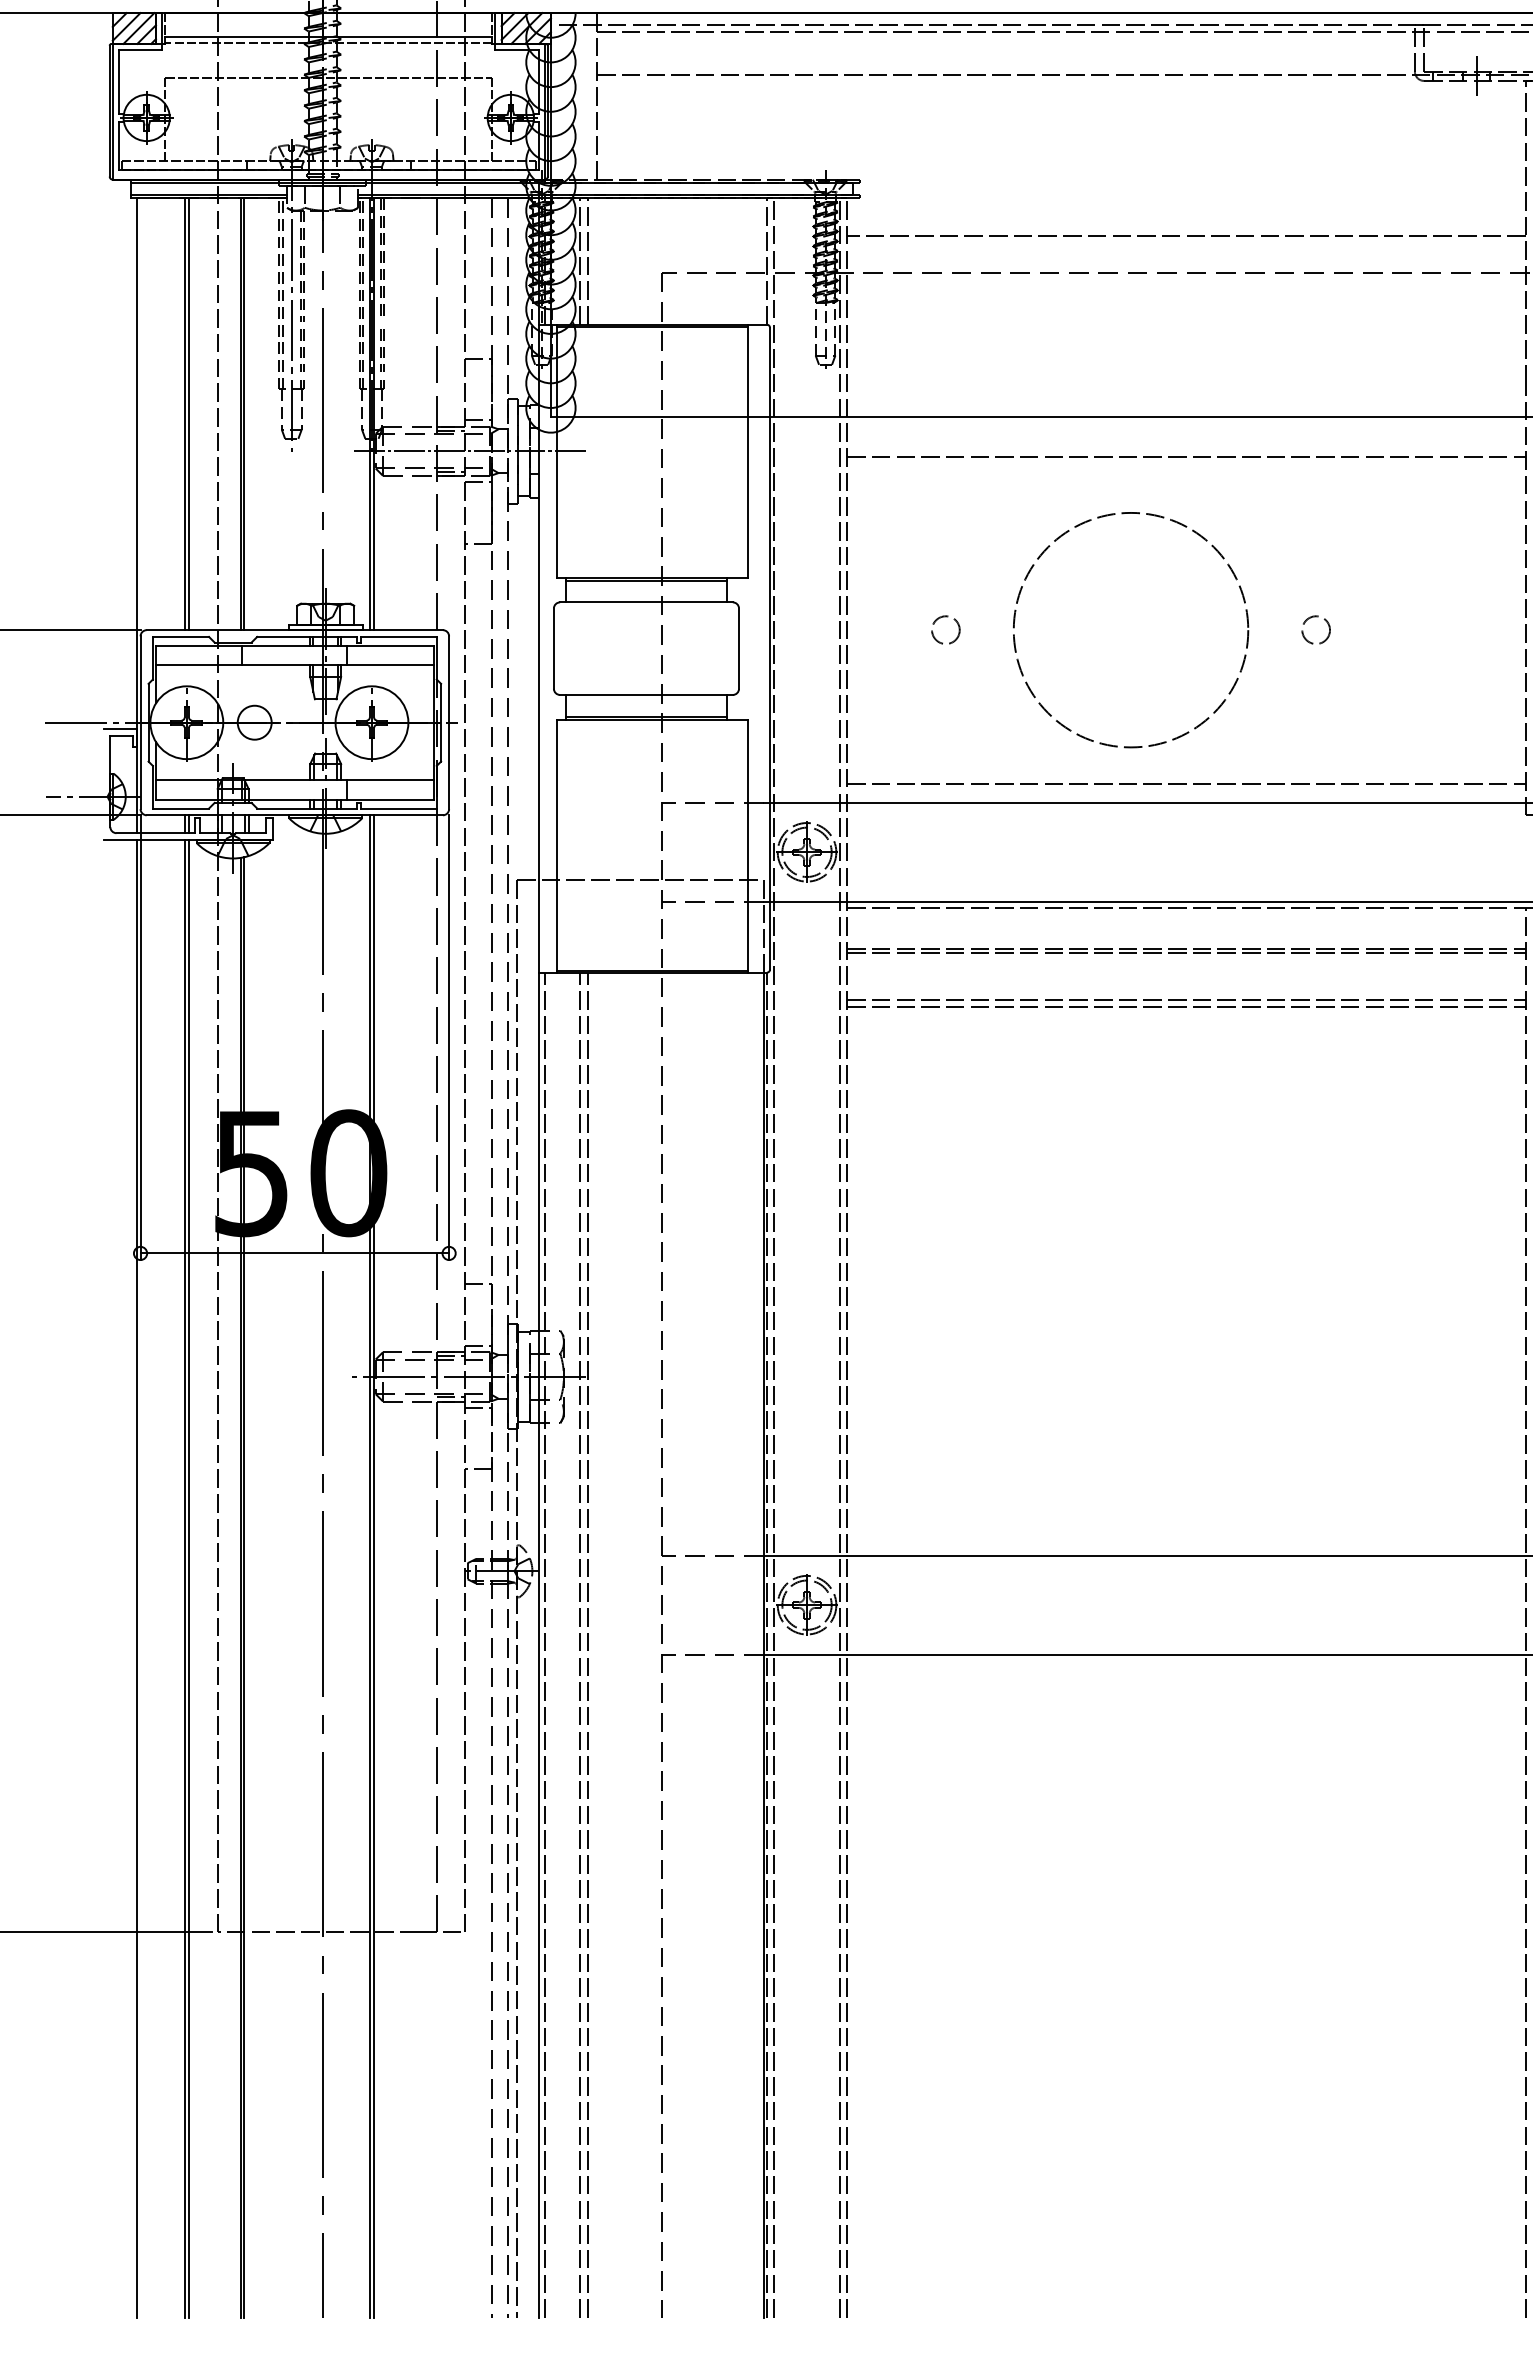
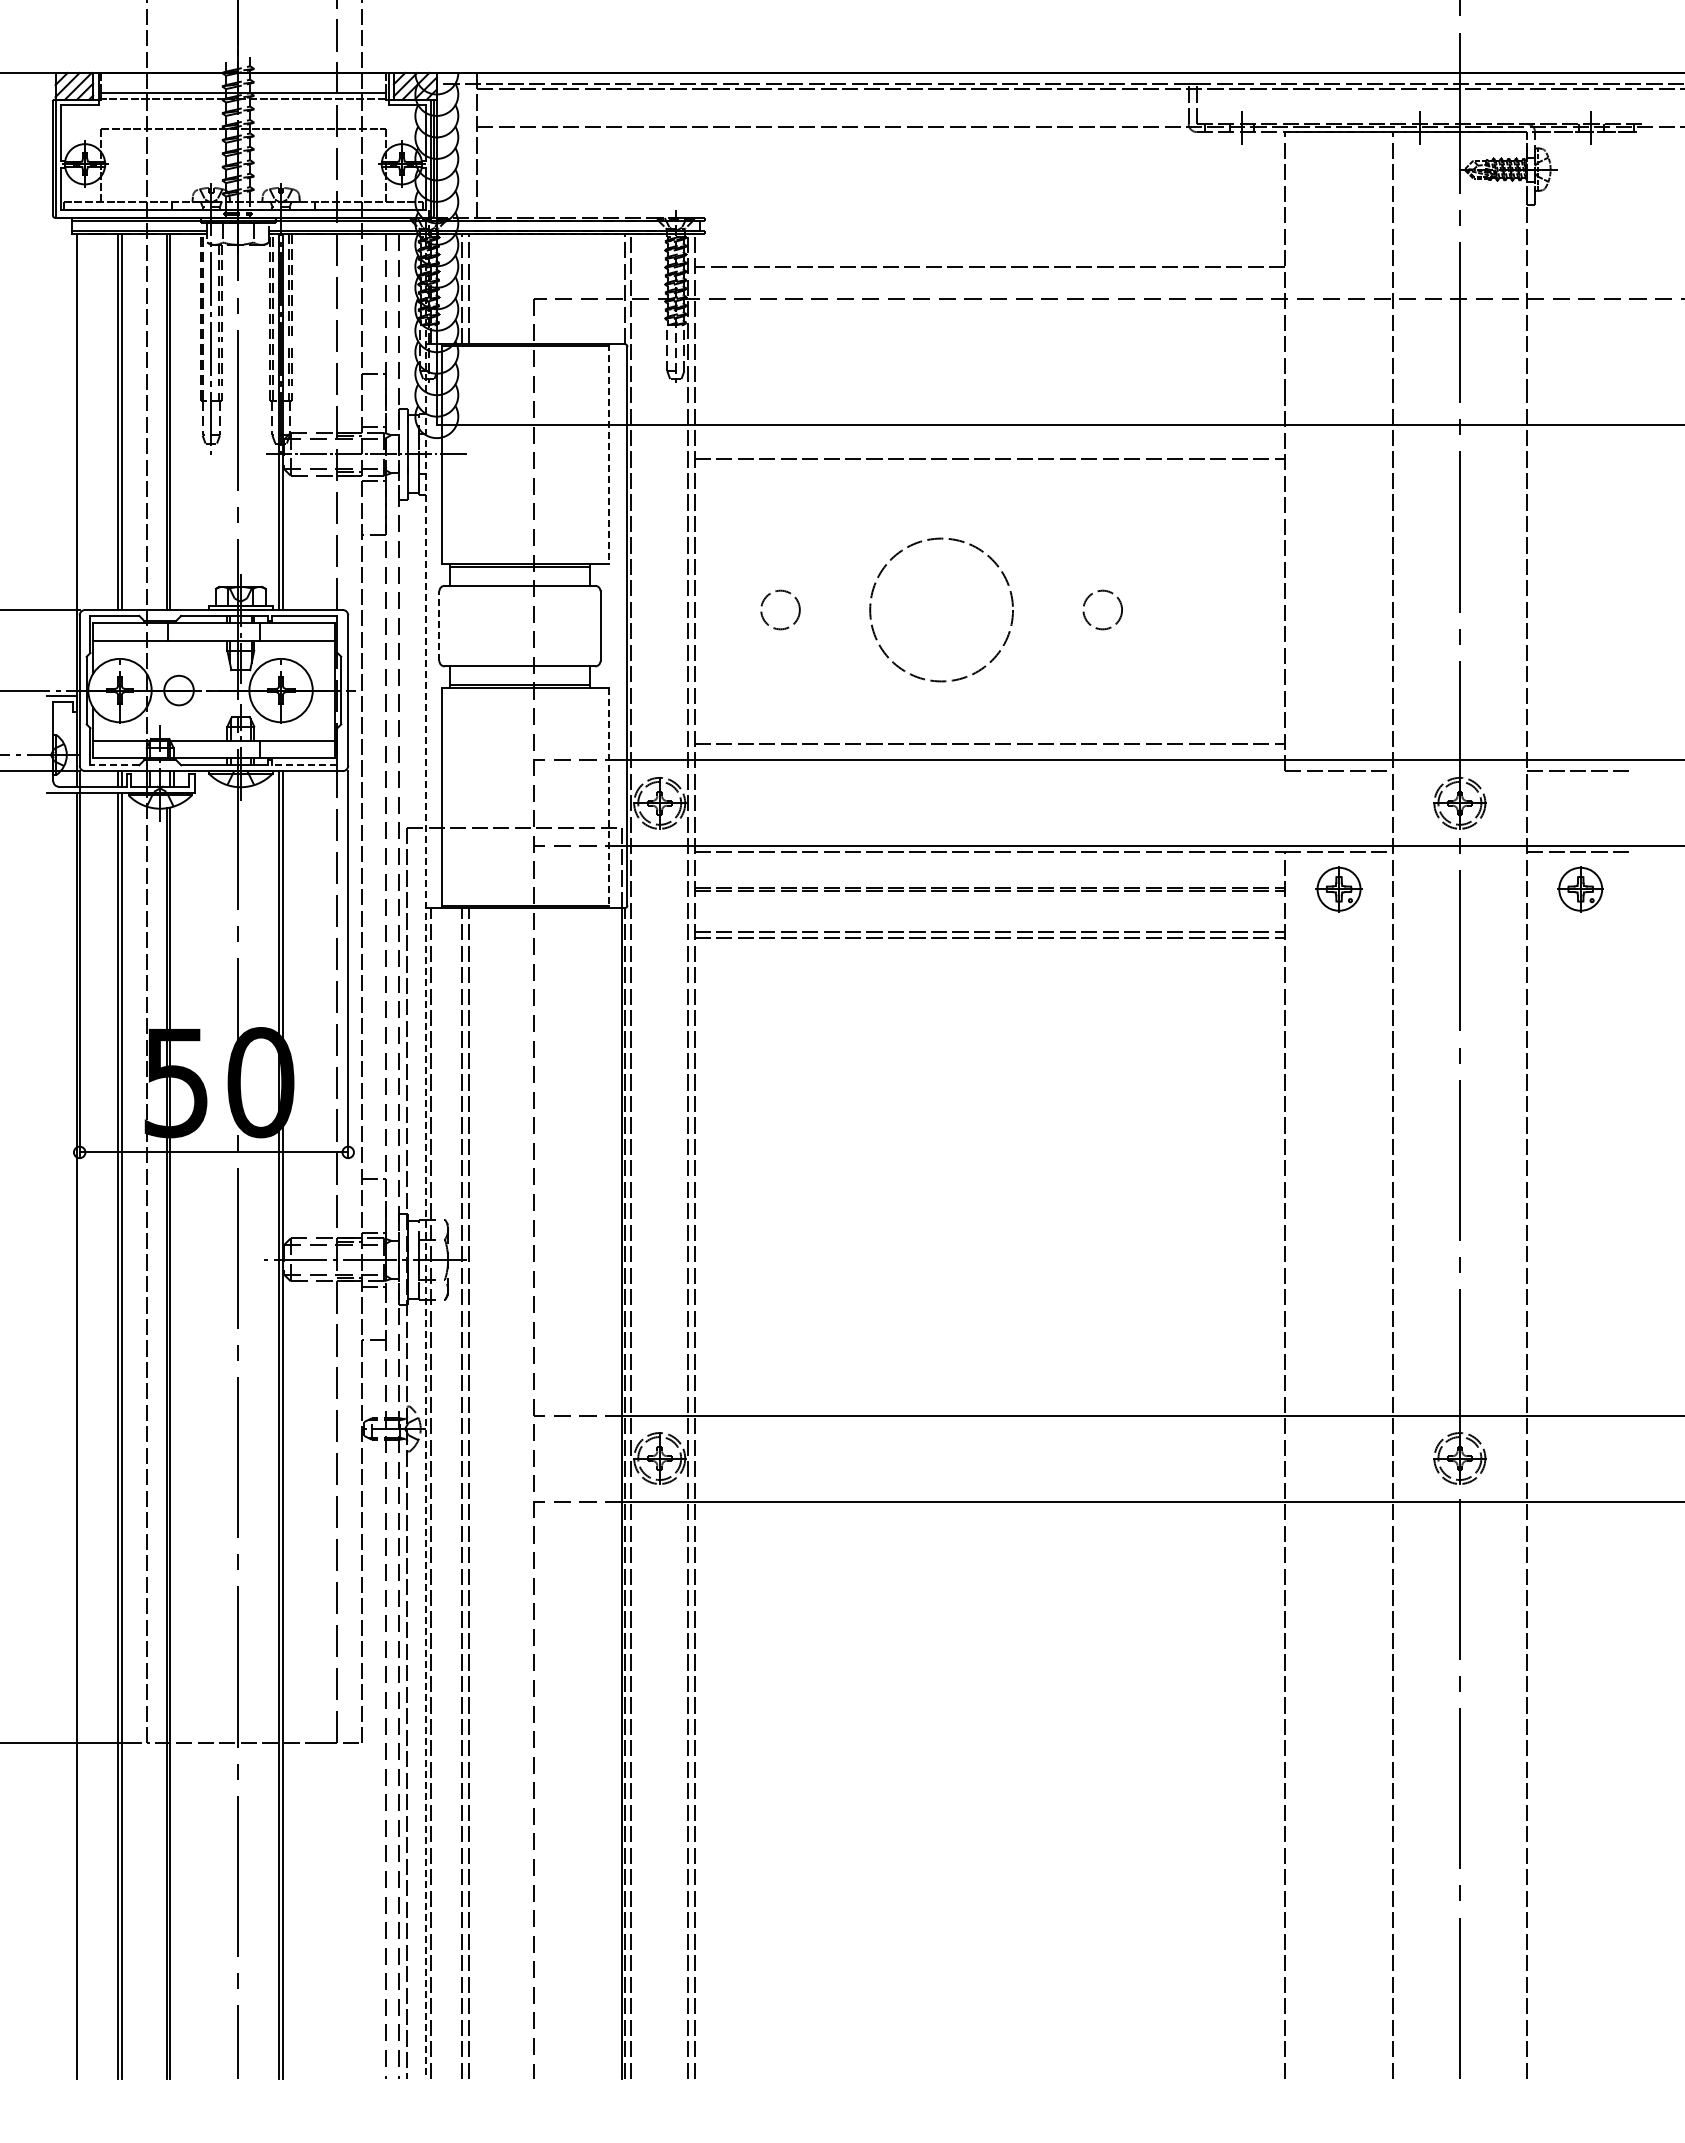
line: (748, 451) -> (608, 454), solid -> dashed
circle: (945, 629) -> (780, 609), size x1.6
circle: (1130, 629) -> (941, 609), size x0.7
circle: (1315, 629) -> (1102, 609), size x1.6
line: (553, 649) -> (439, 626), solid -> dashed
line: (180, 808) -> (114, 765), solid -> dashed
line: (398, 808) -> (304, 765), solid -> dashed
line: (748, 846) -> (608, 798), solid -> dashed
line: (539, 1256) -> (426, 1155), solid -> dashed

